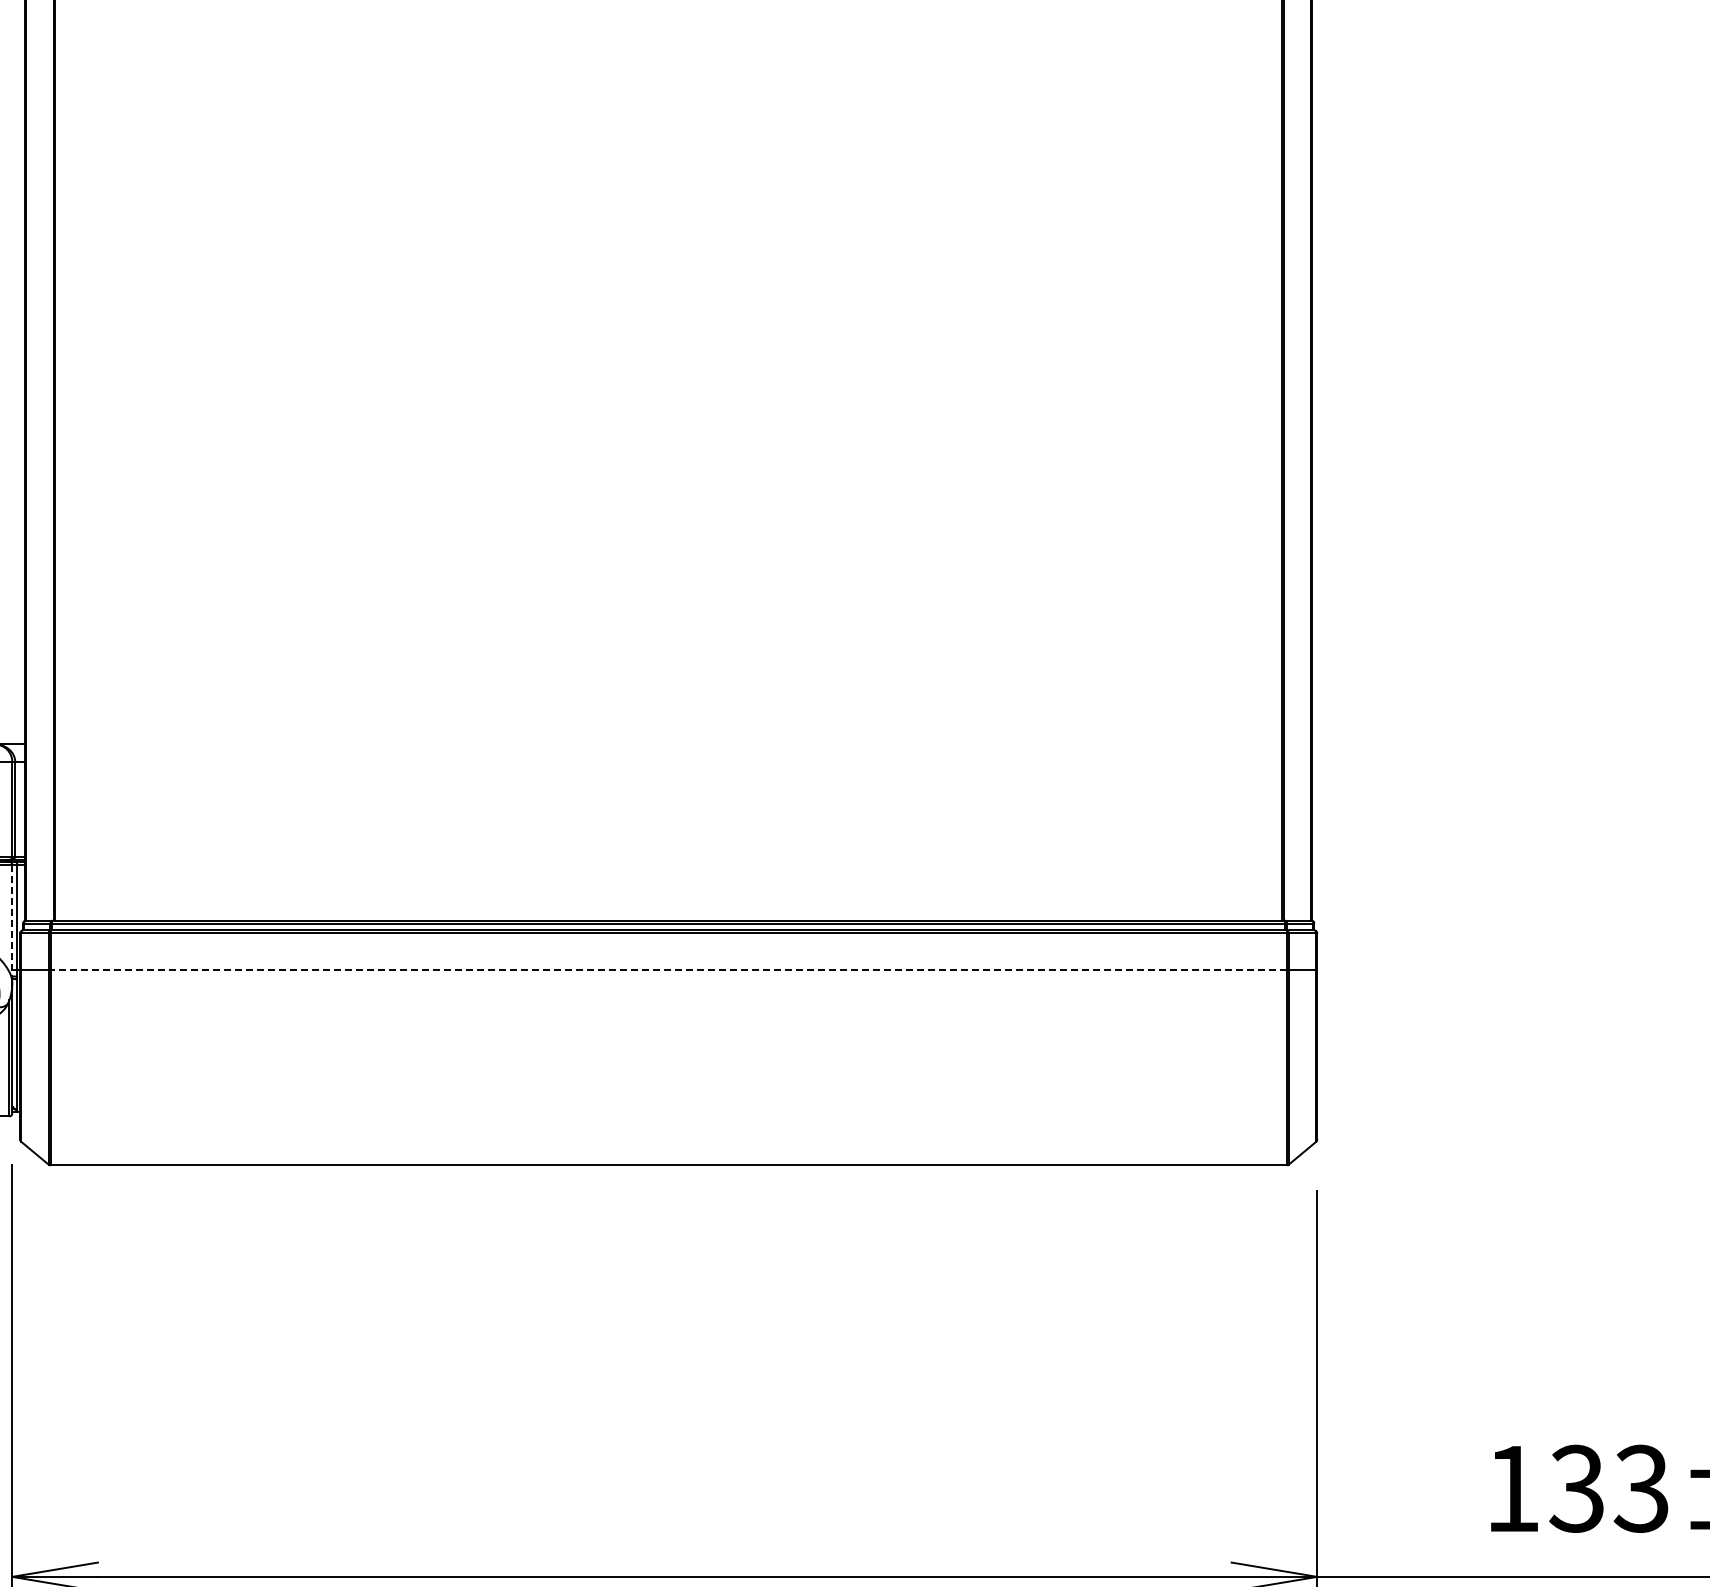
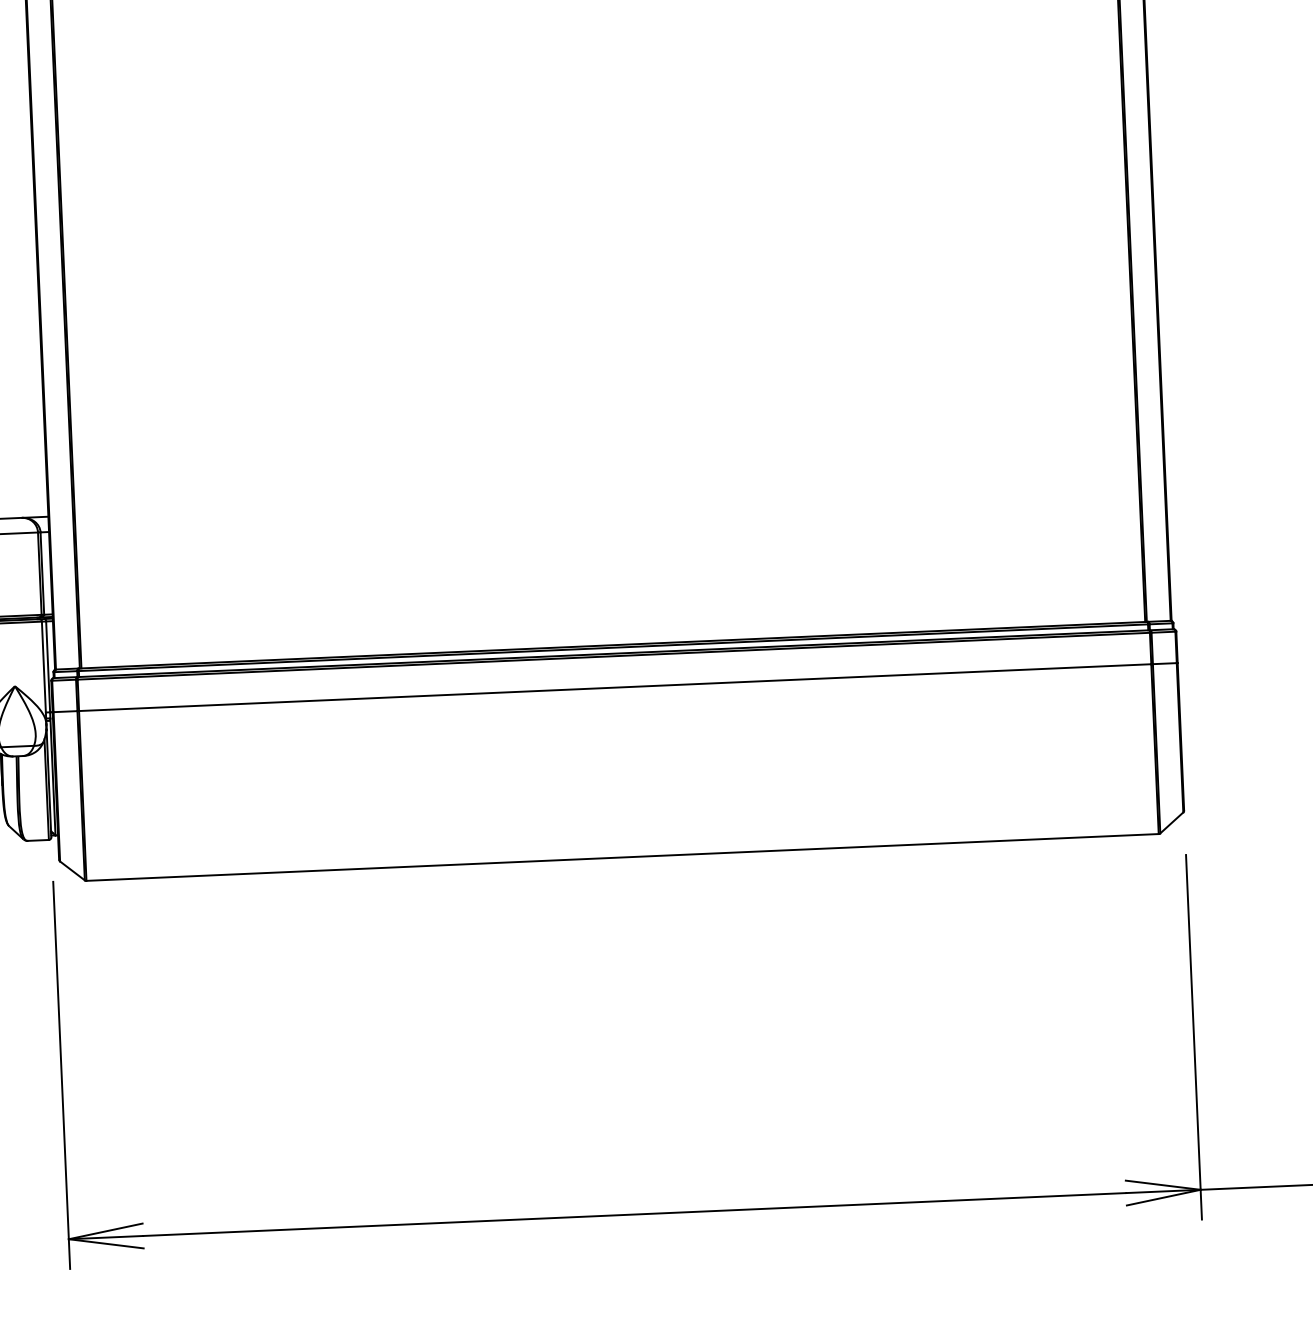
line: (12, 920) -> (44, 669), dashed -> solid
line: (668, 969) -> (614, 687), dashed -> solid

